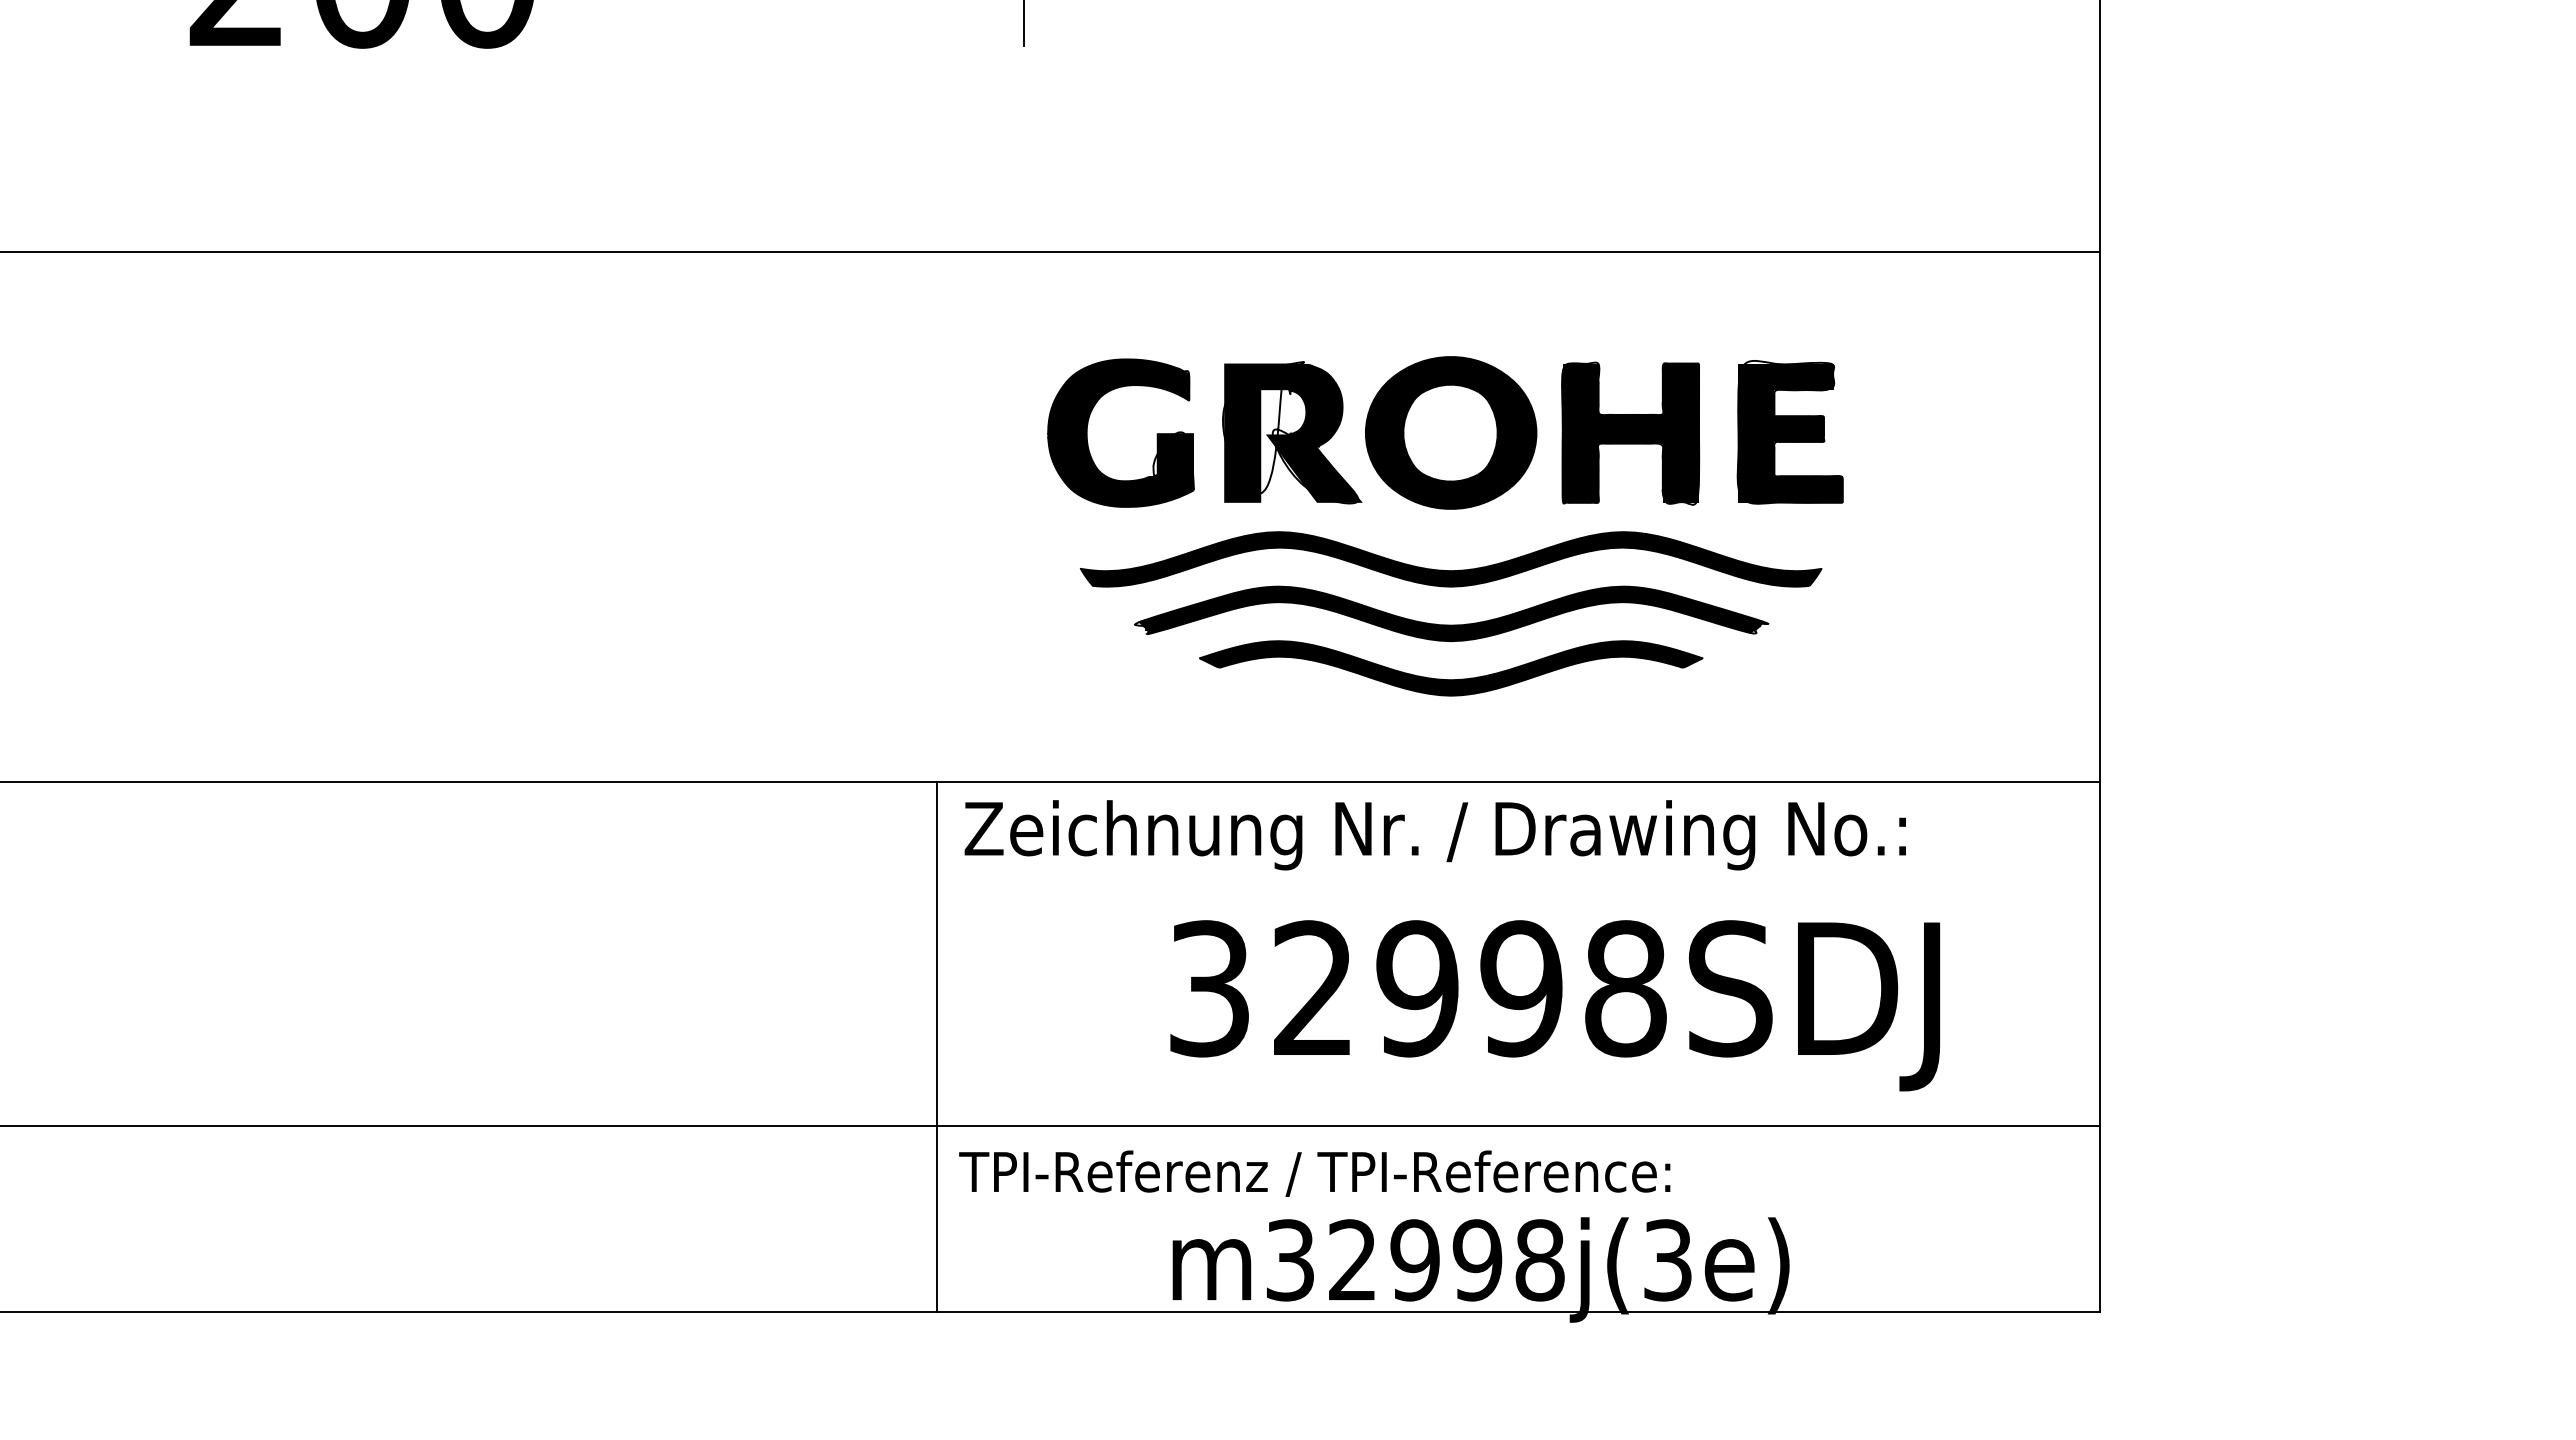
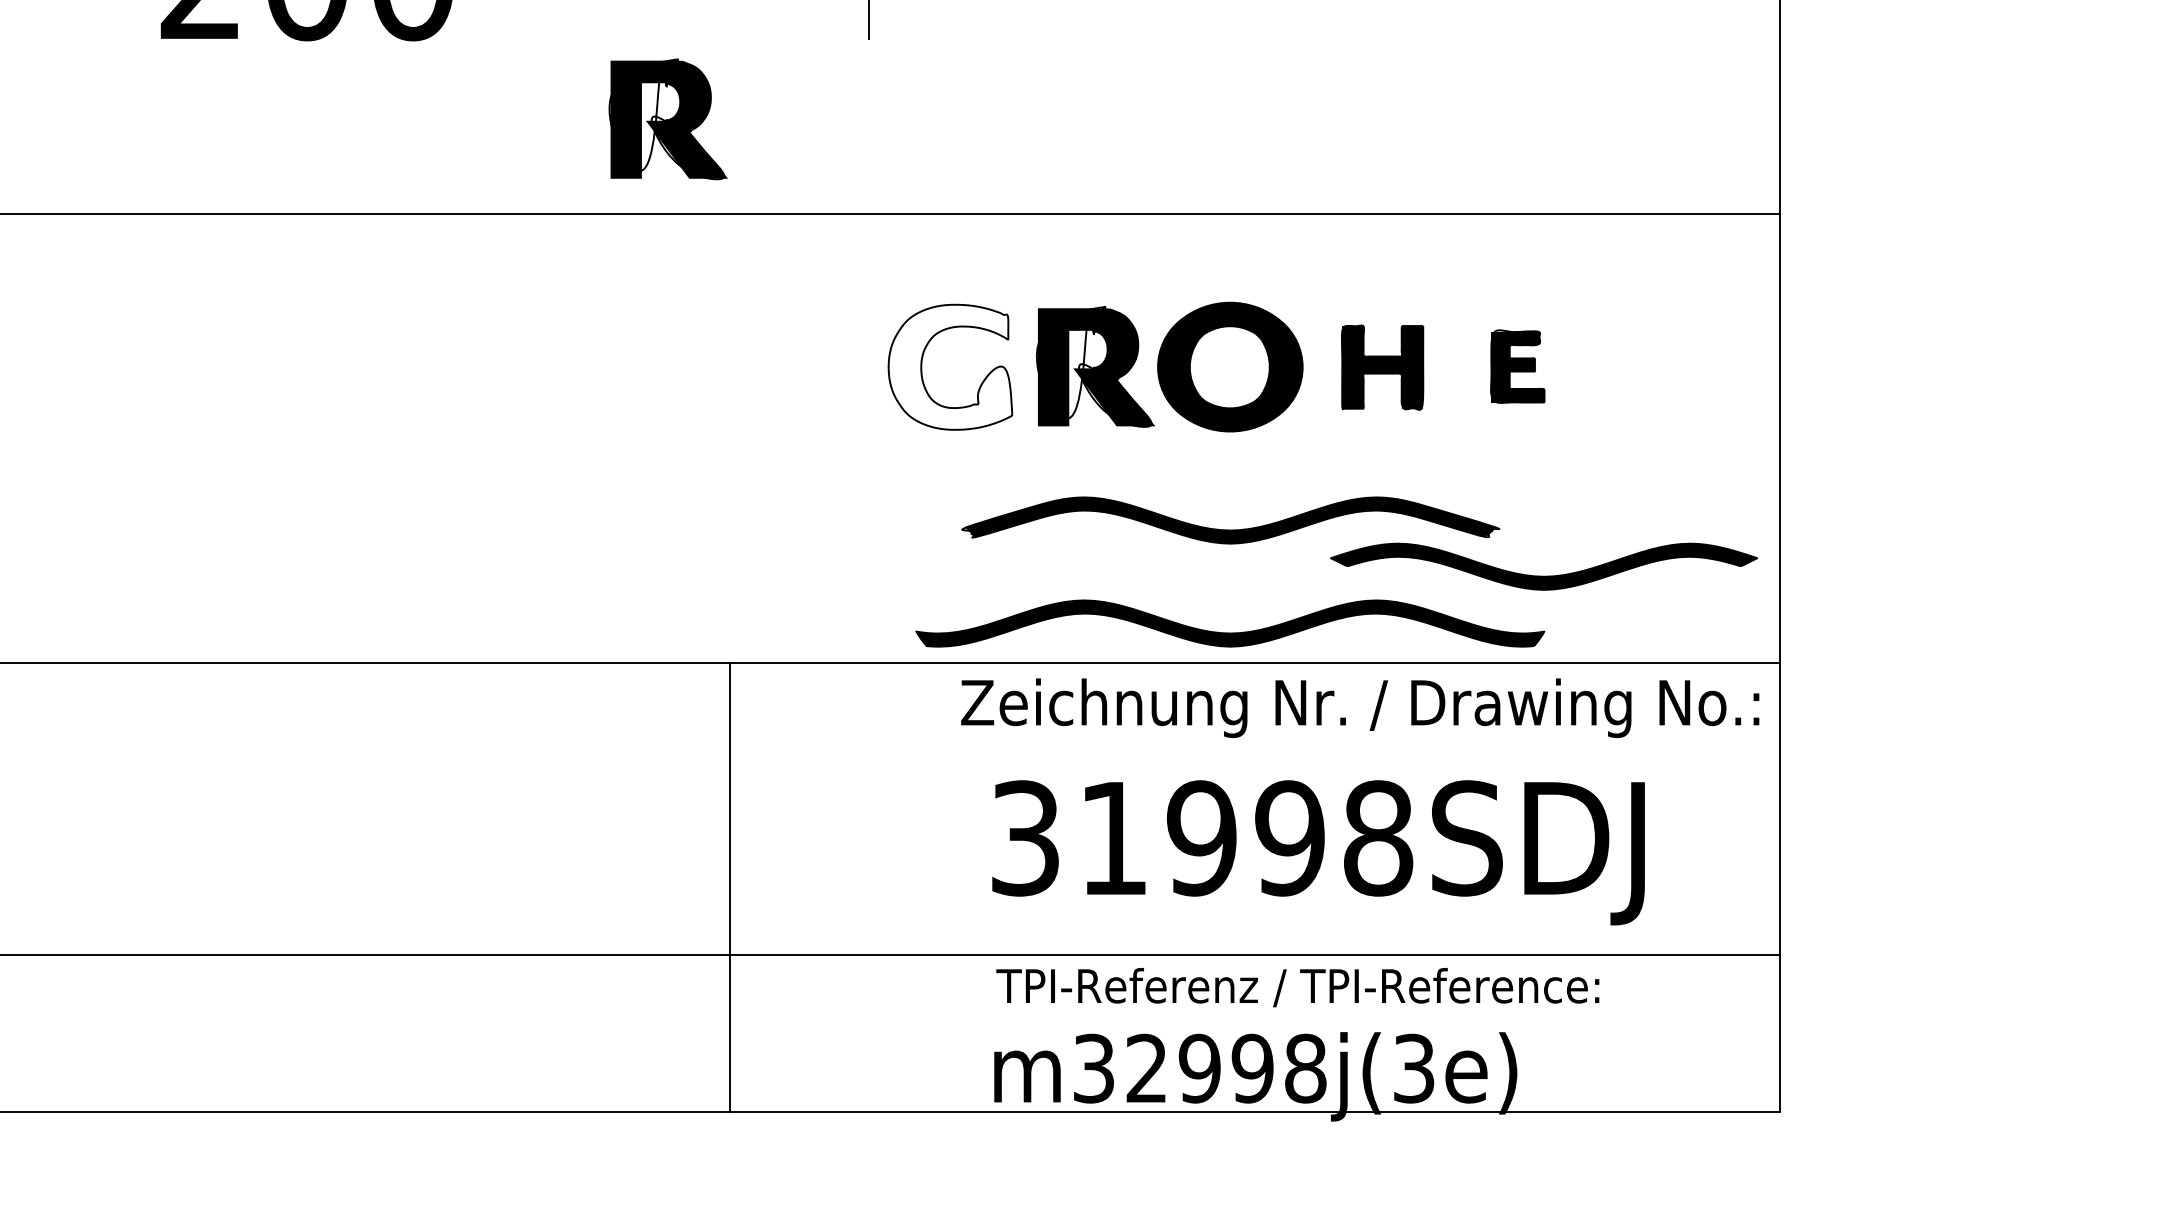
part: (788, 140) -> (668, 119), added
fill: (1120, 432) -> (949, 366), removed
part: (1789, 432) -> (1517, 366), size x0.6
part: (1630, 433) -> (1382, 367), size x0.7
part: (1451, 570) -> (1230, 632), moved
part: (1451, 679) -> (1544, 576), moved
text: (1434, 835) -> (1359, 708), moved
text: (1312, 987) -> (1112, 837), 32998SDJ -> 31998SDJ
line: (936, 1046) -> (730, 887), moved
text: (1314, 1173) -> (1297, 987), moved

